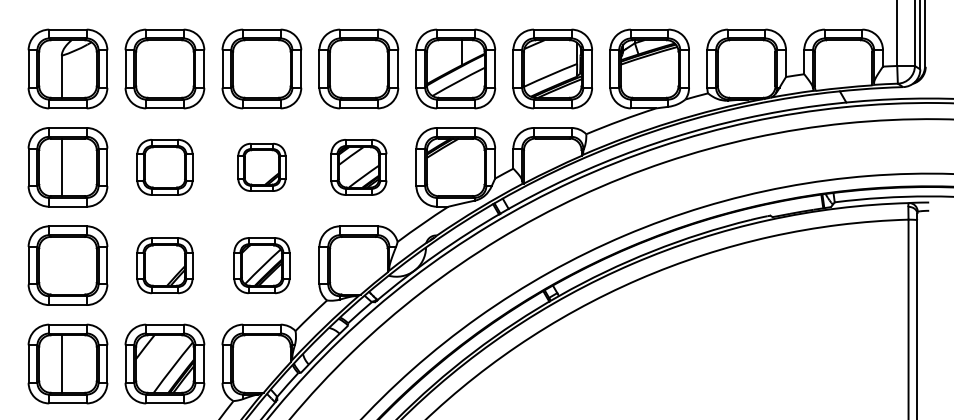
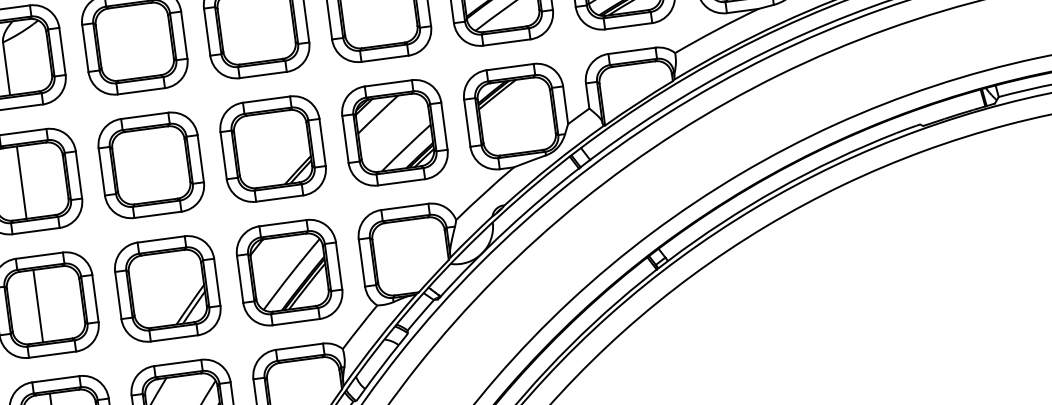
part: (164, 167) -> (150, 165), size x1.43
part: (261, 167) -> (272, 149), size x1.67
part: (358, 167) -> (394, 133), size x1.43
line: (61, 265) -> (37, 306), added
part: (164, 265) -> (167, 288), size x1.43
part: (261, 265) -> (289, 272), size x1.43

